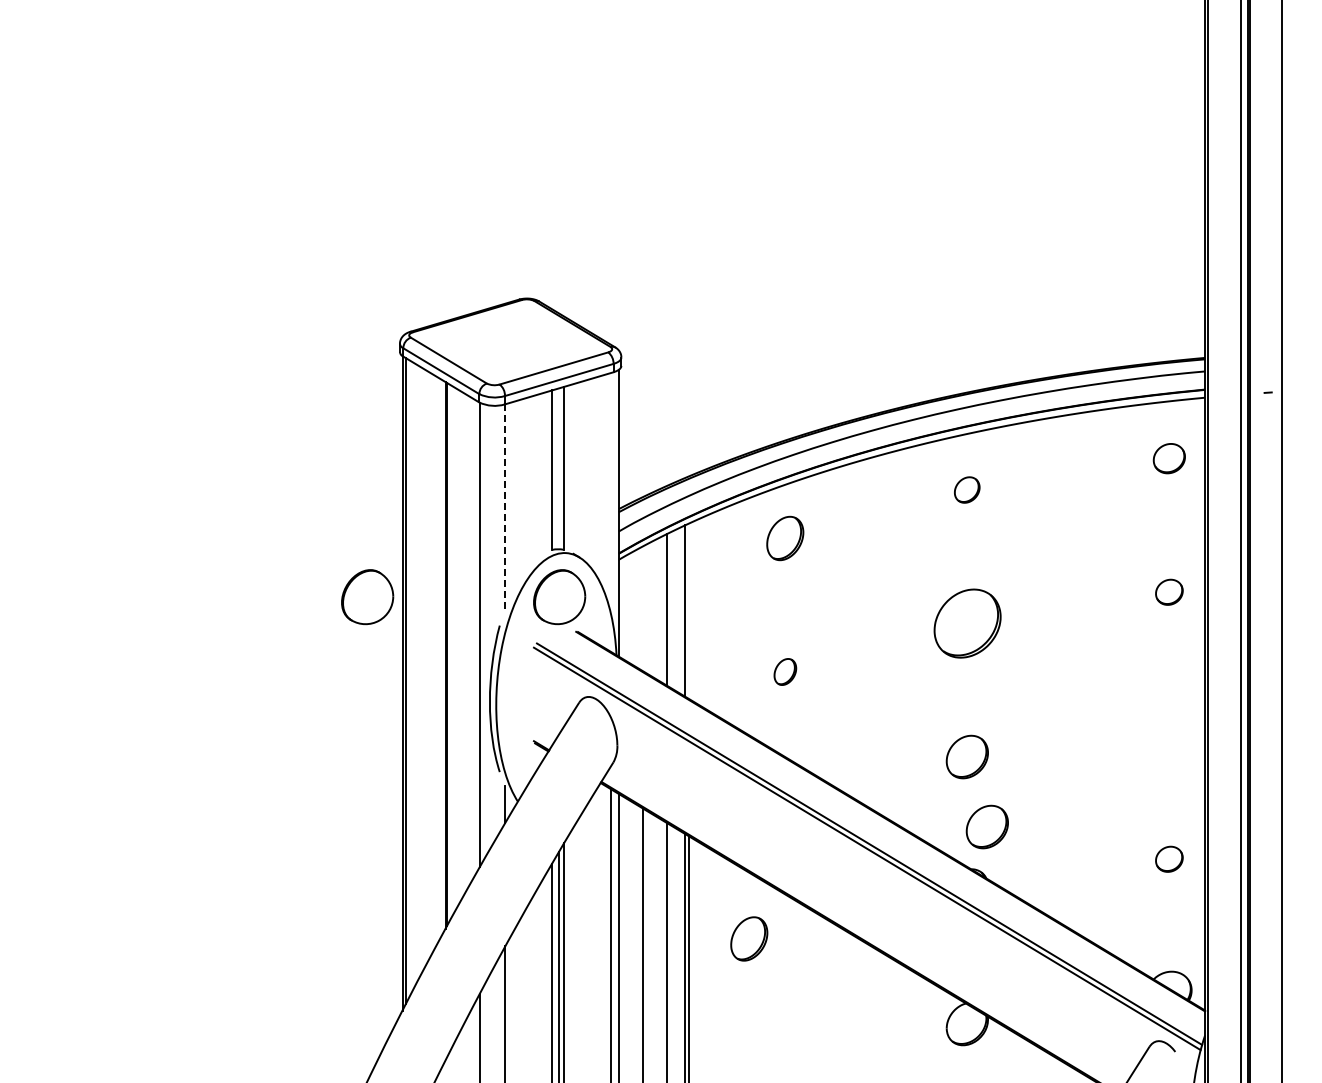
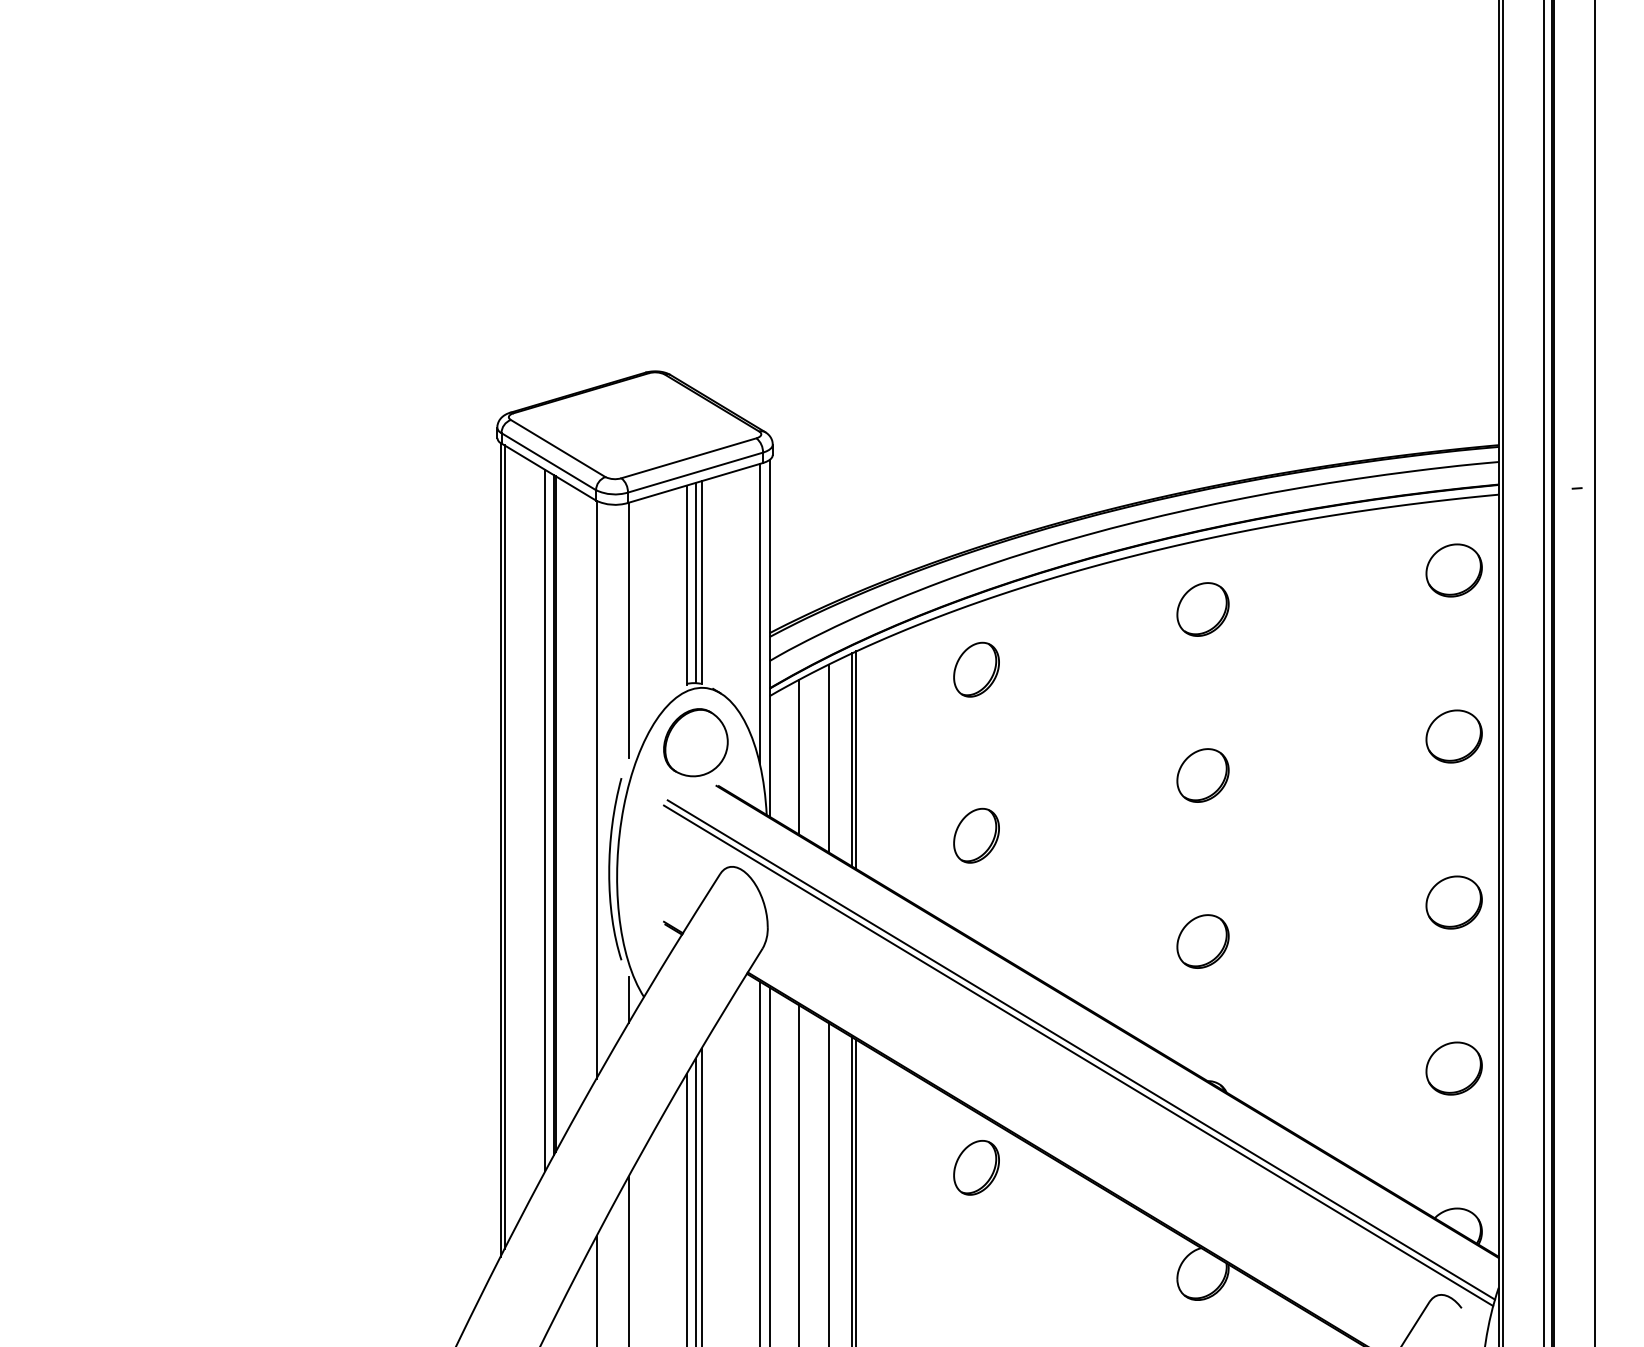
part: (1169, 458) -> (1454, 570), size x1.43
line: (559, 468) -> (695, 582), added
part: (966, 489) -> (1201, 608), size x1.67
line: (611, 493) -> (760, 613), added
line: (505, 507) -> (628, 631), dashed -> solid
part: (1169, 592) -> (1454, 736), size x1.67
part: (367, 597) -> (456, 743), removed
line: (642, 608) -> (798, 756), added
line: (688, 610) -> (856, 759), added
part: (966, 623) -> (1201, 775), size x0.62
line: (438, 659) -> (545, 820), added
part: (785, 671) -> (976, 835), size x1.67
part: (1169, 725) -> (1454, 902), added
part: (986, 826) -> (1226, 1027), removed
part: (1169, 859) -> (1454, 1068), size x1.67
part: (749, 938) -> (976, 1167), moved

